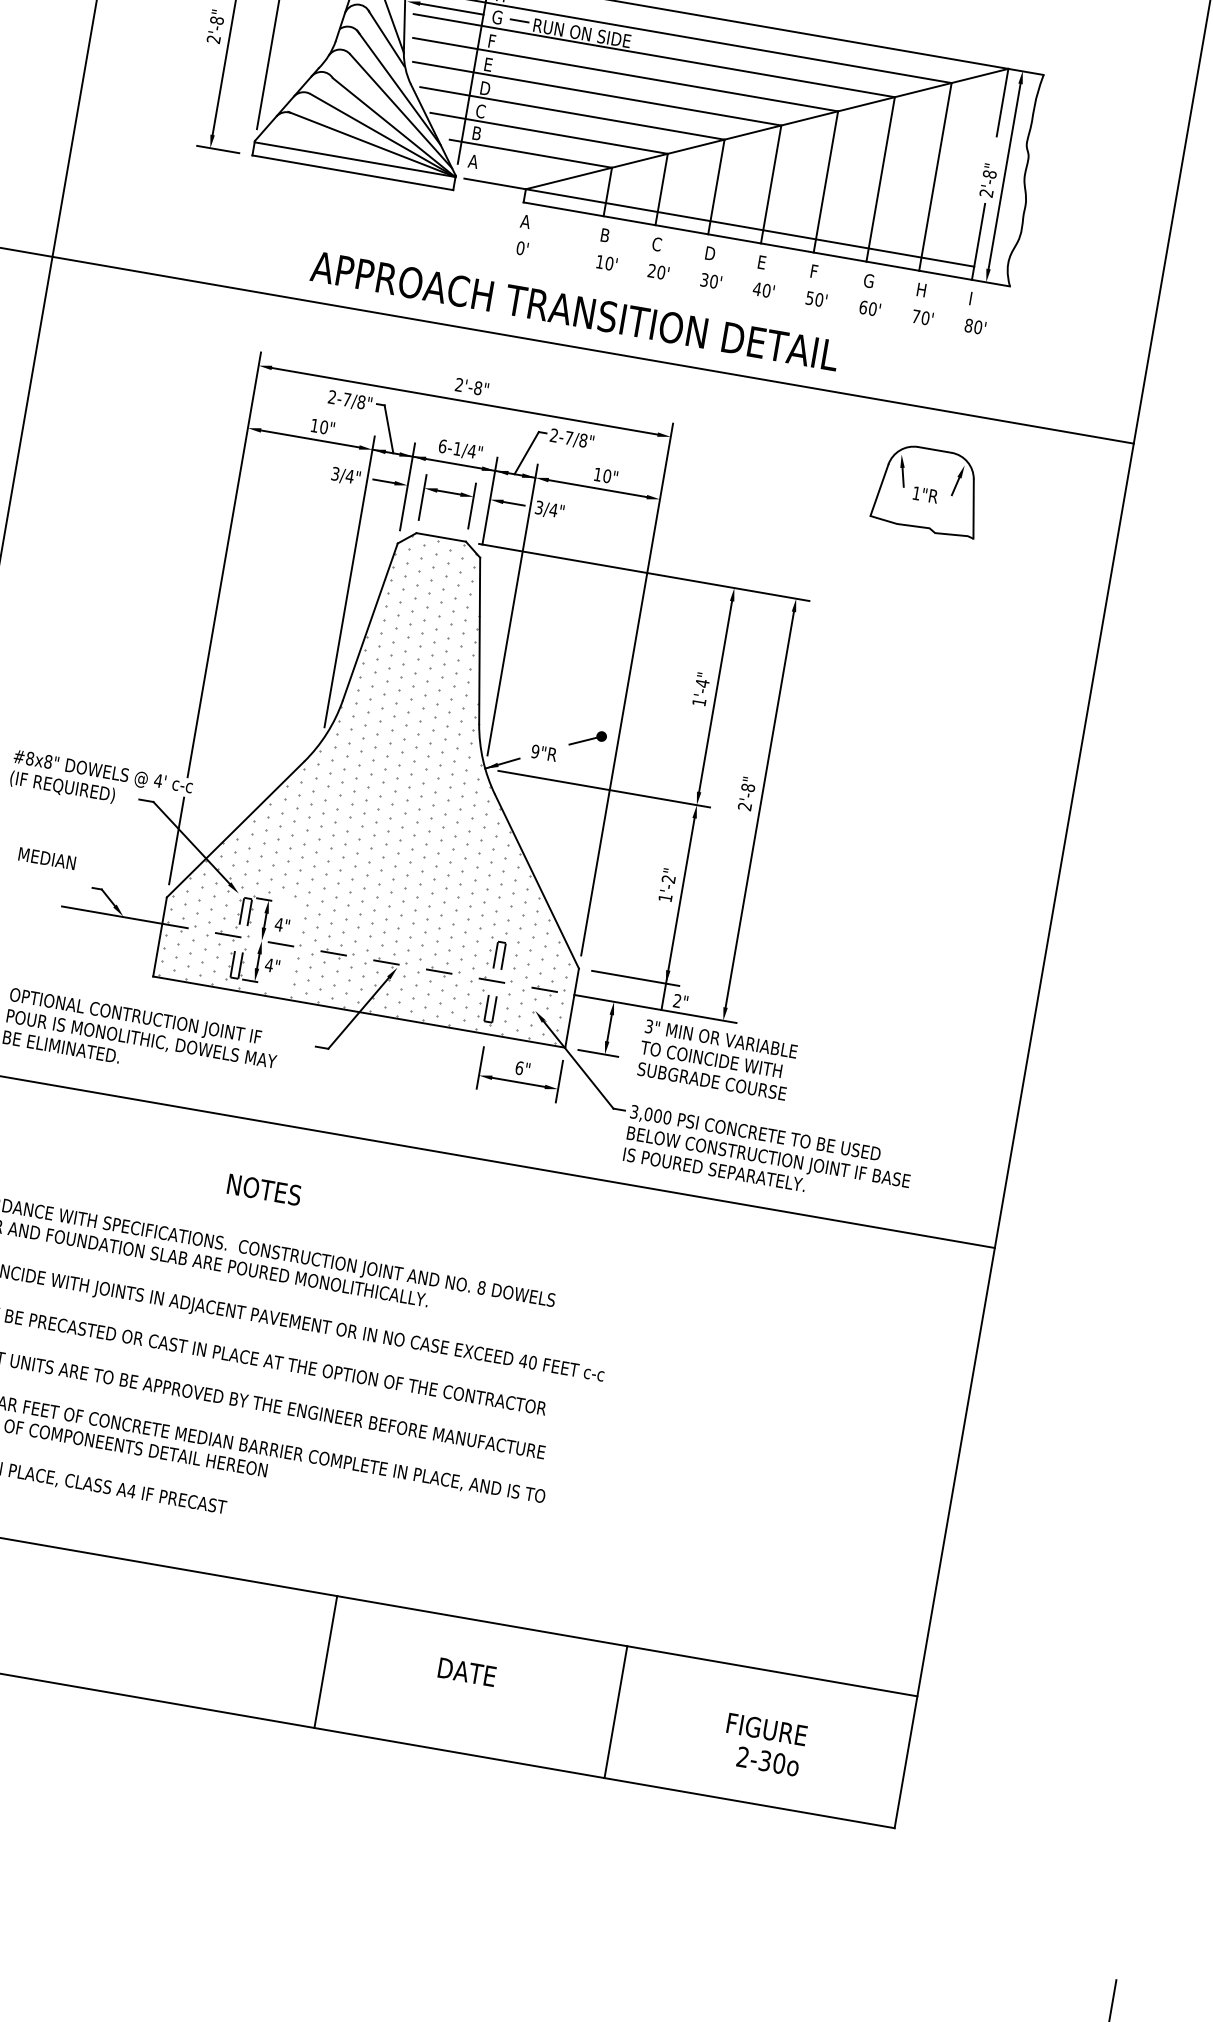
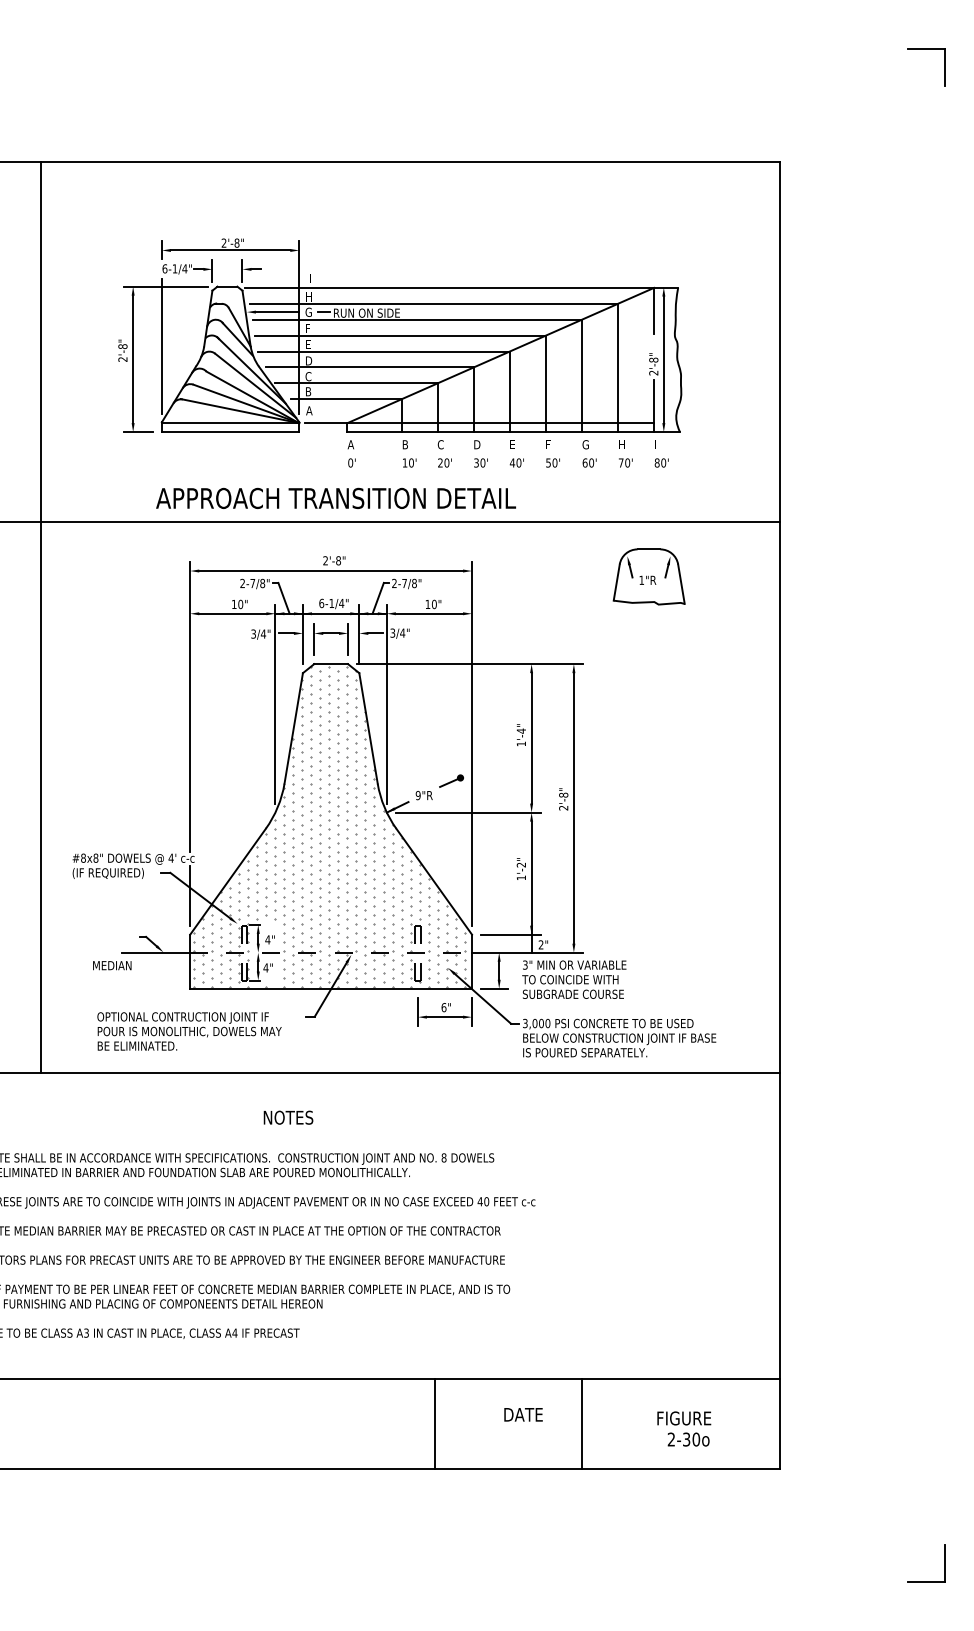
text: (574, 309) -> (335, 497), moved
text: (47, 858) -> (112, 965), moved
line: (325, 1662) -> (434, 1424), moved
text: (467, 1671) -> (523, 1414), moved

